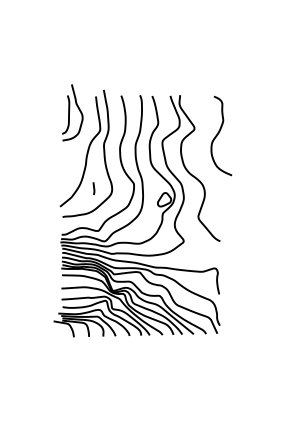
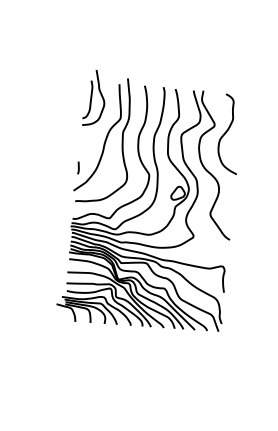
curve: (219, 133) -> (228, 131), moved
line: (93, 188) -> (78, 167), moved

